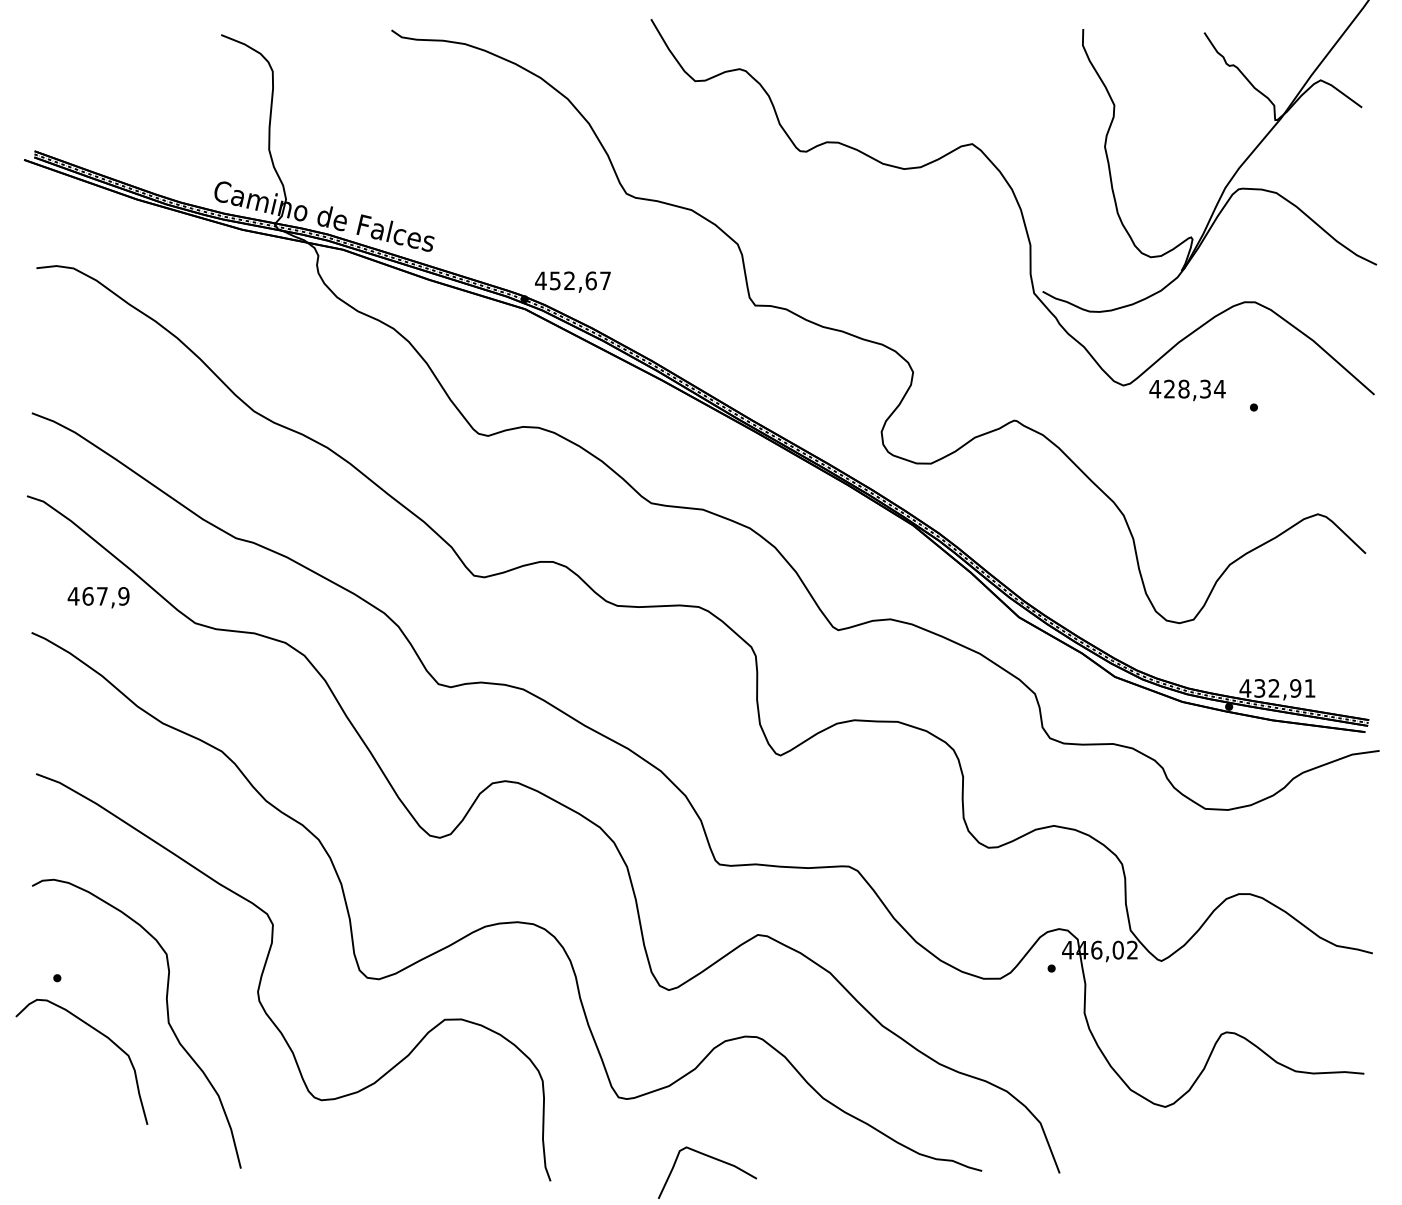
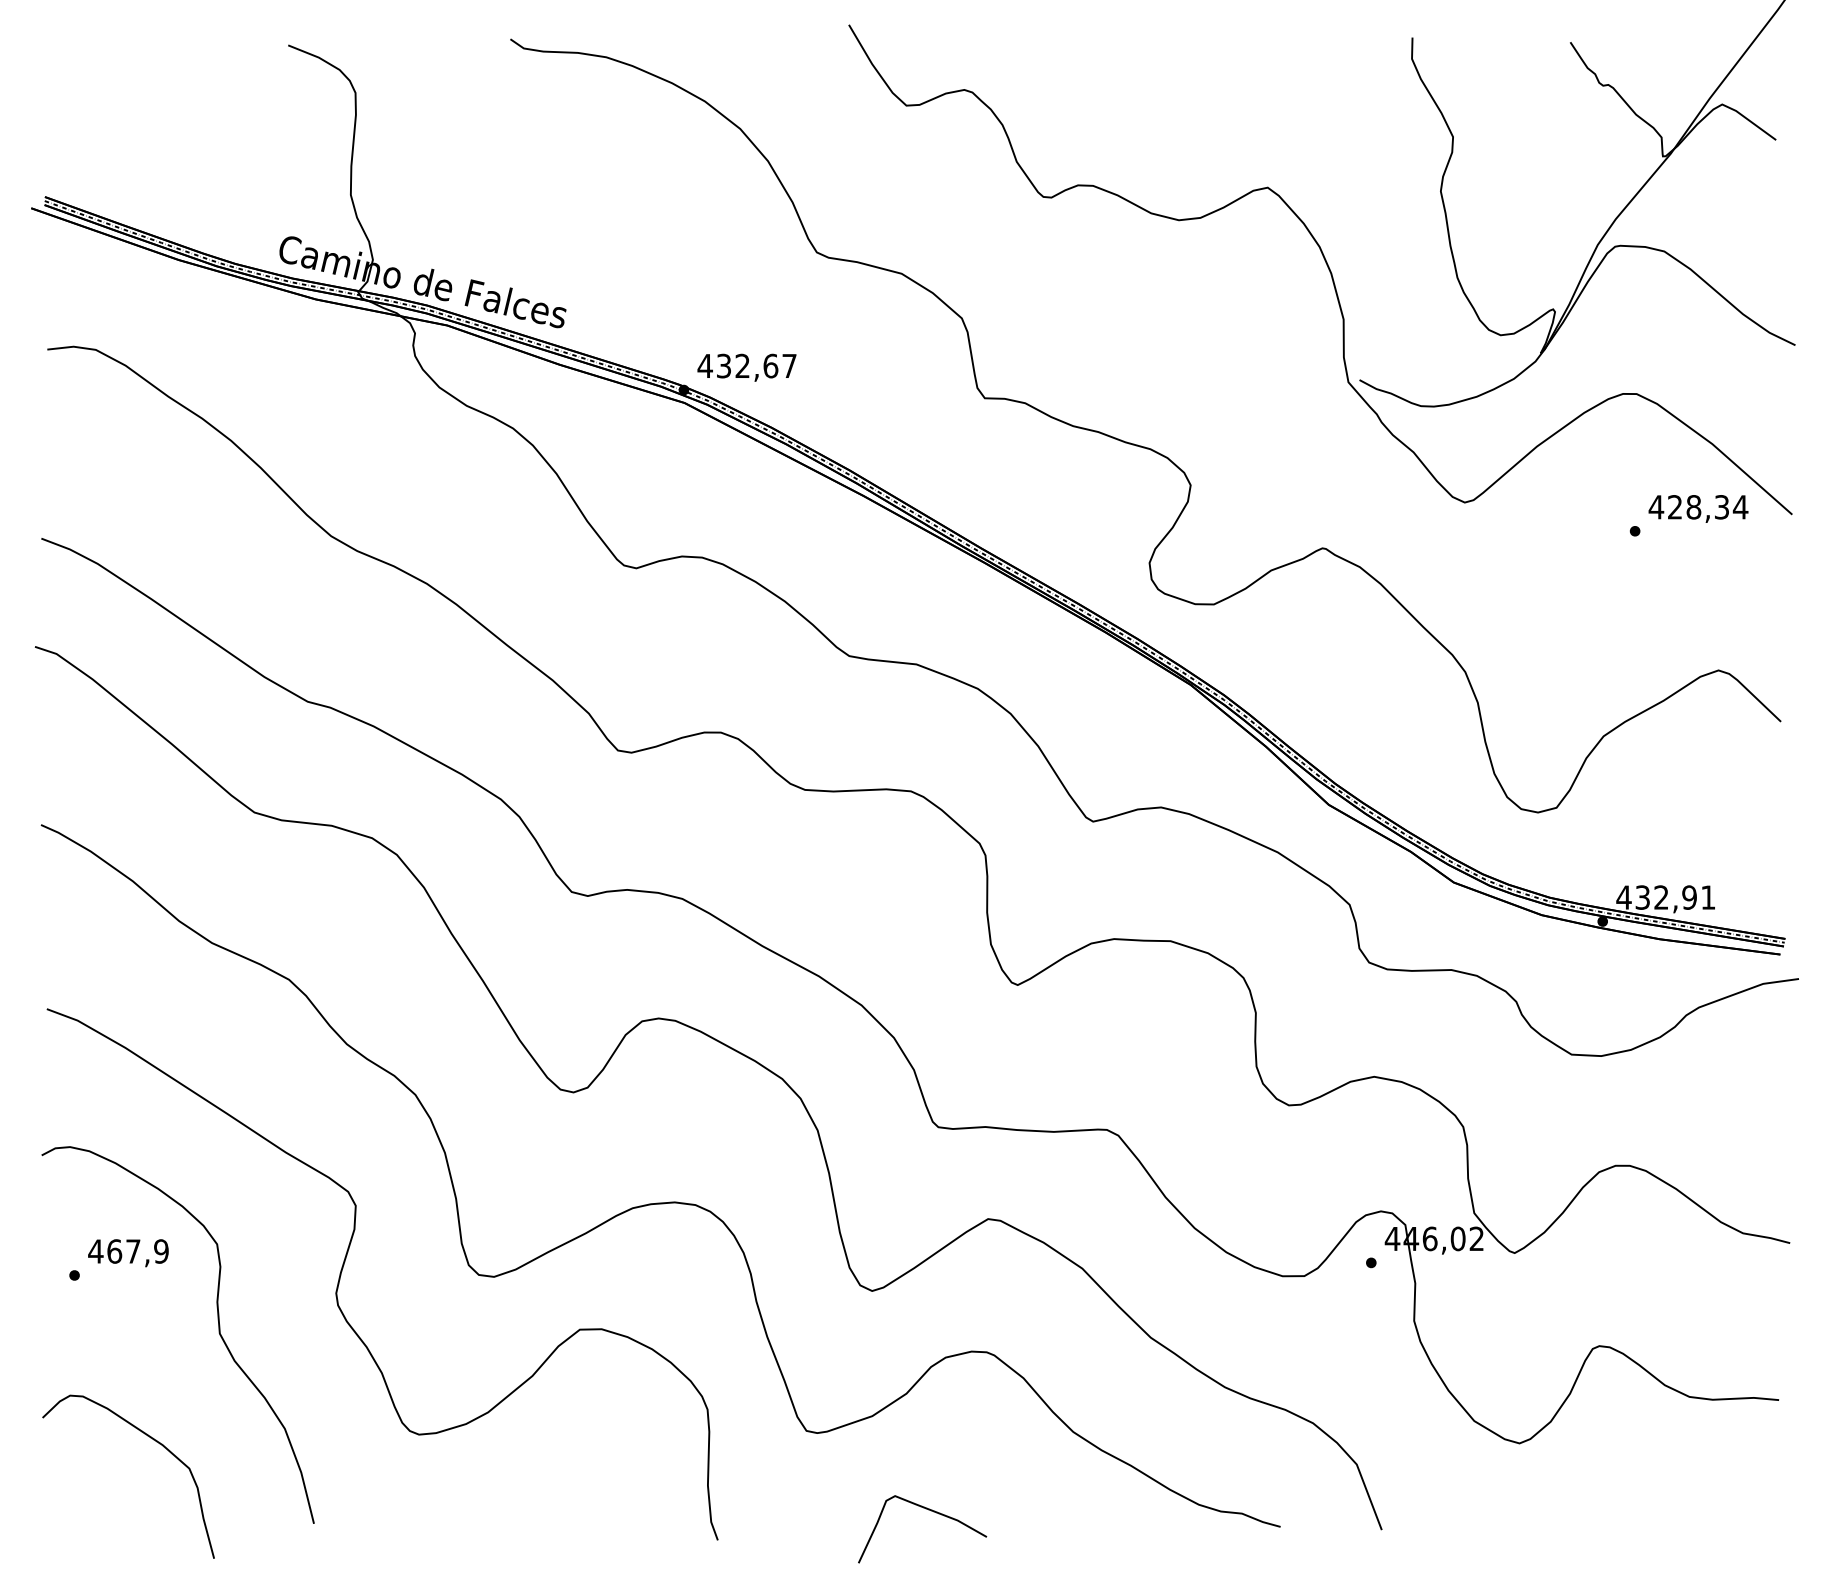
text: (554, 280) -> (723, 365), 452,67 -> 432,67
text: (1187, 390) -> (1698, 508), moved
text: (98, 597) -> (128, 1253), moved
curve: (100, 1034) -> (153, 1440), moved

